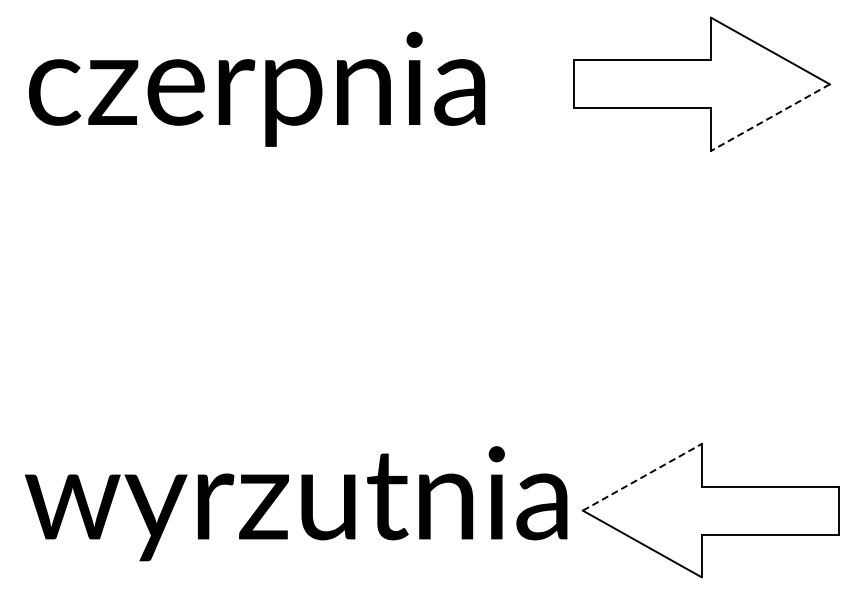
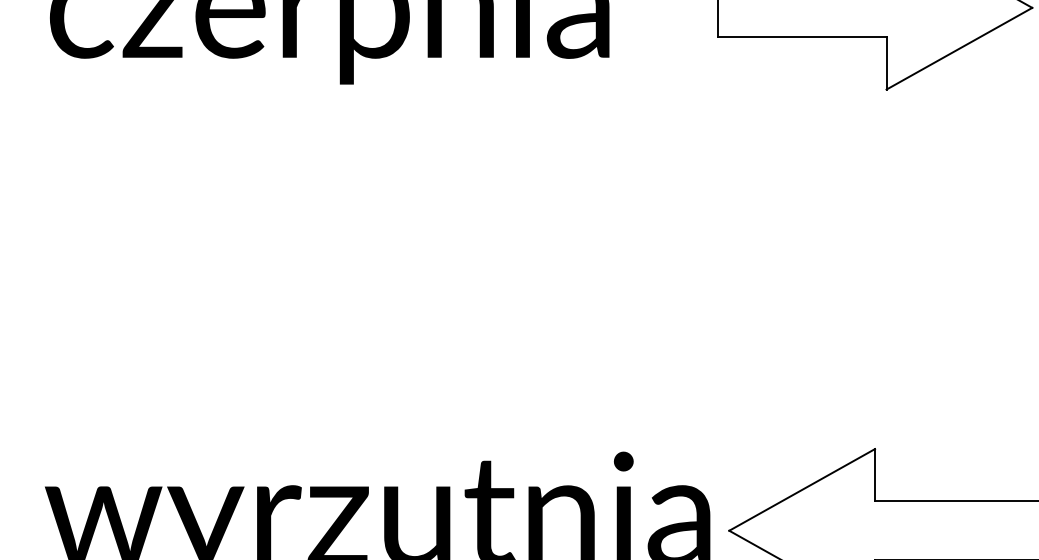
line: (770, 117) -> (959, 48), dashed -> solid
line: (642, 477) -> (802, 490), dashed -> solid

